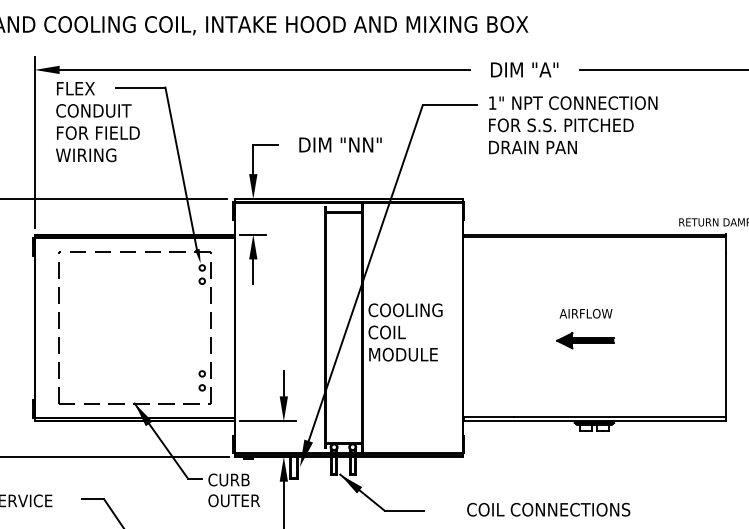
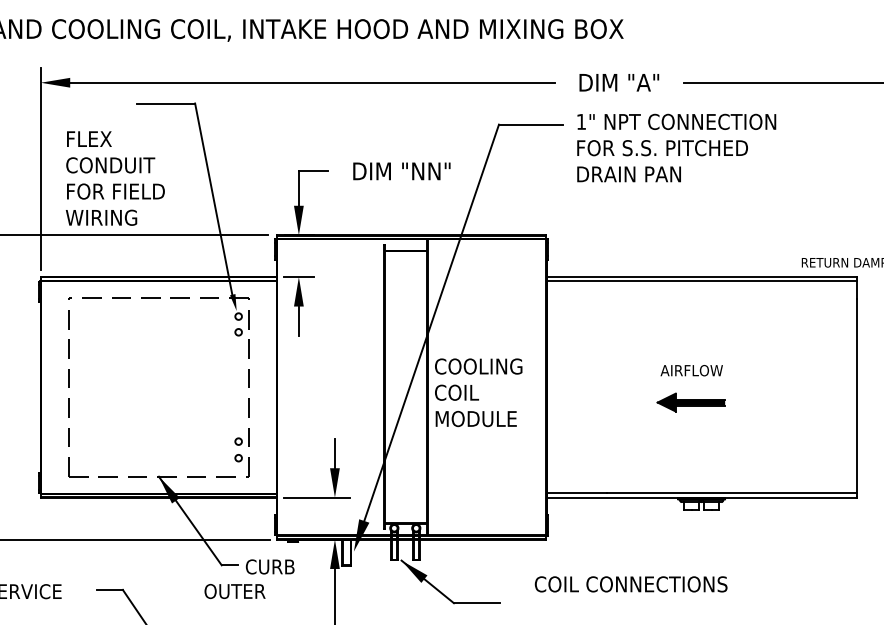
text: (97, 122) -> (114, 179), moved
text: (233, 500) -> (234, 591), moved
text: (548, 509) -> (630, 584), moved

